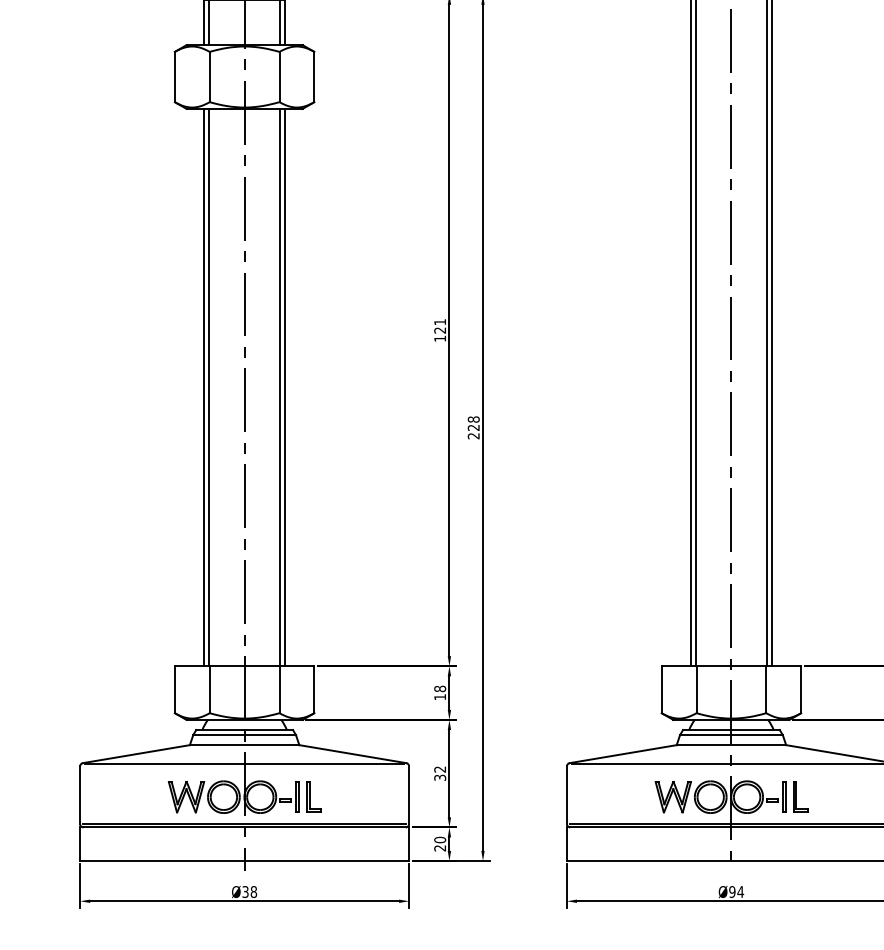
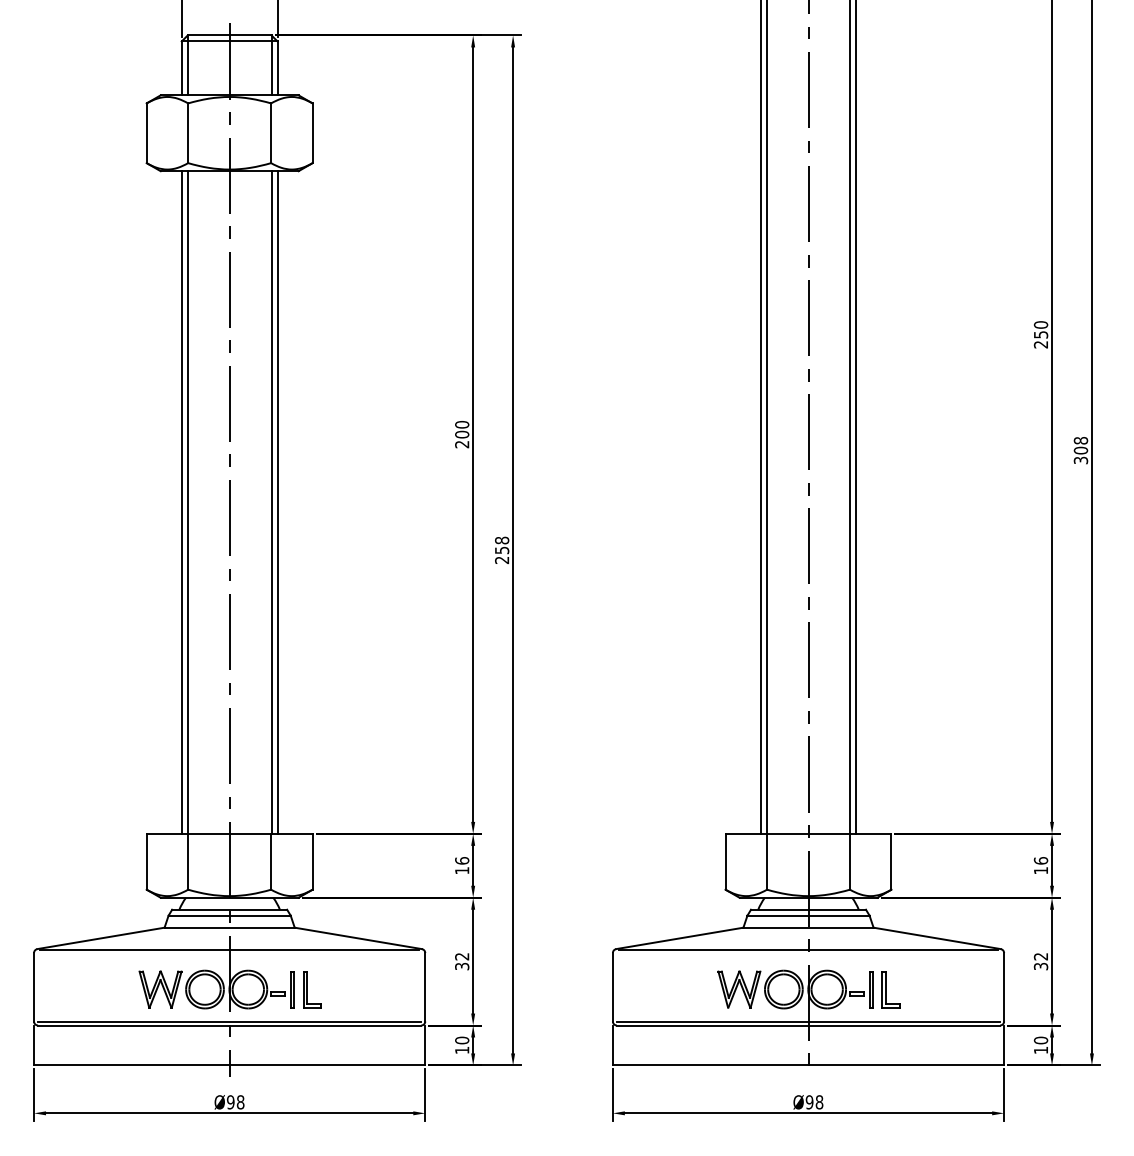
text: (440, 330) -> (462, 434), 121 -> 200
text: (474, 427) -> (502, 550), 228 -> 258
text: (440, 688) -> (462, 860), 18 -> 16
text: (440, 848) -> (462, 1050), 20 -> 10
text: (245, 892) -> (230, 1102), Ø38 -> Ø98
text: (740, 892) -> (819, 1102), Ø94 -> Ø98

